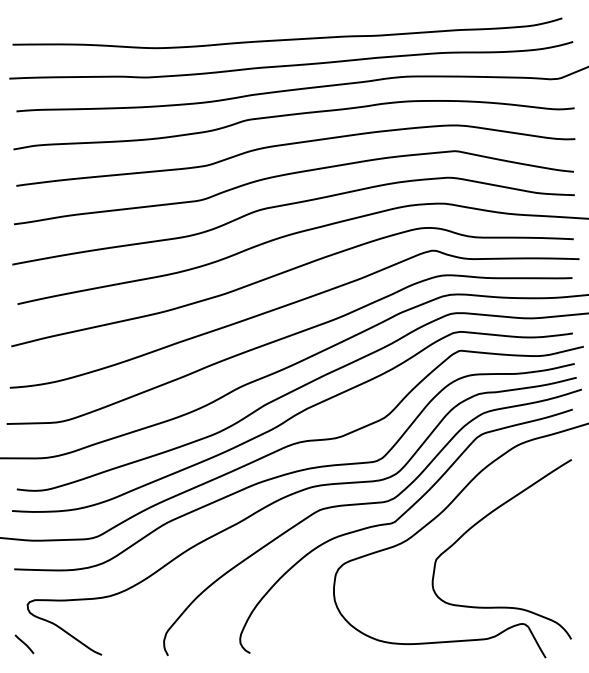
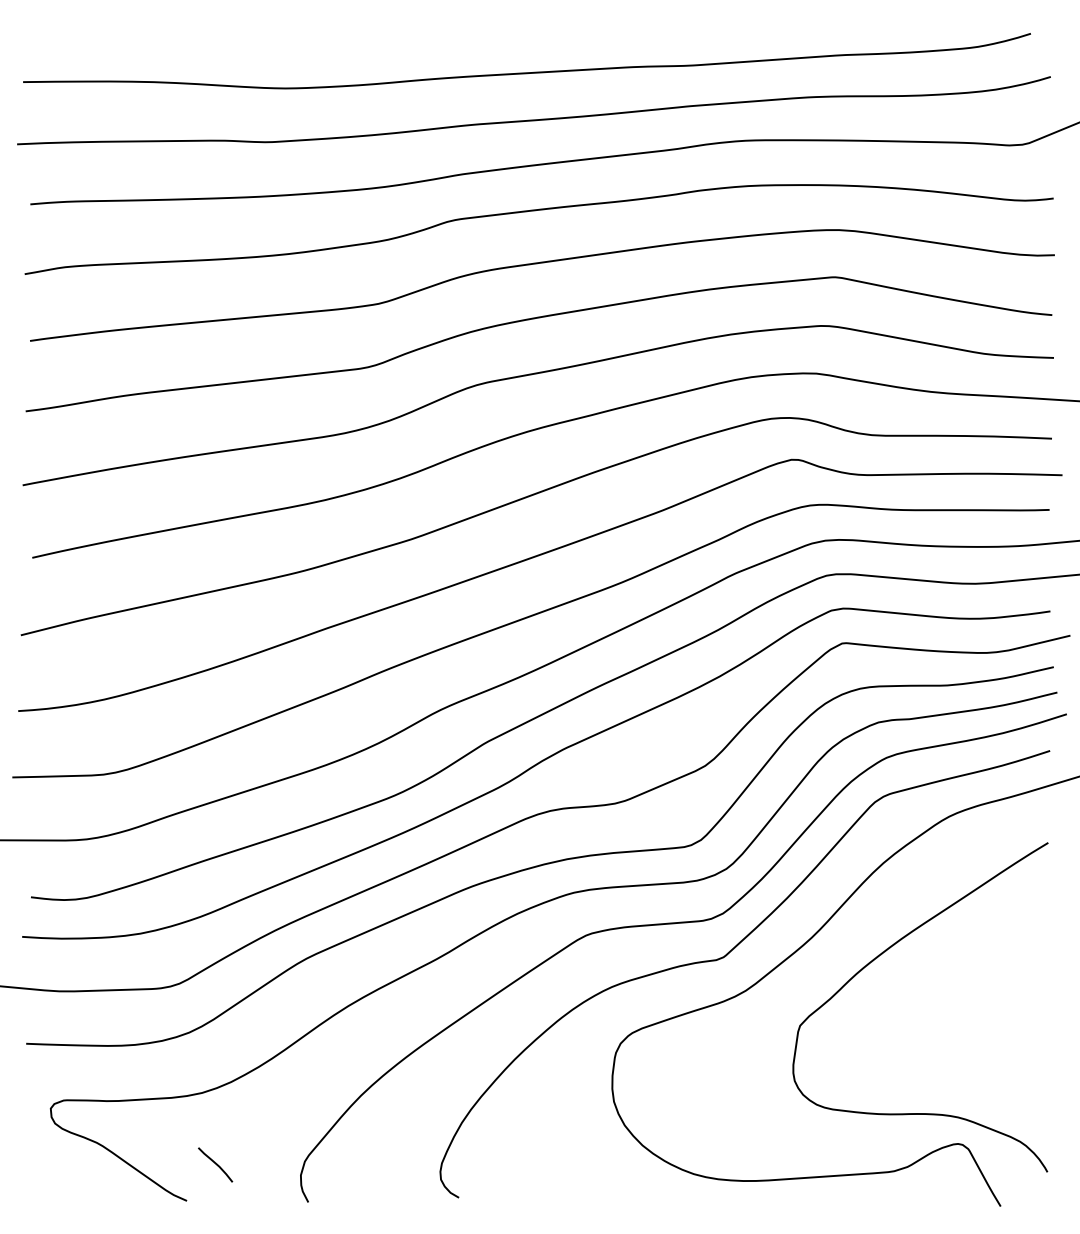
line: (24, 644) -> (215, 1165), moved

